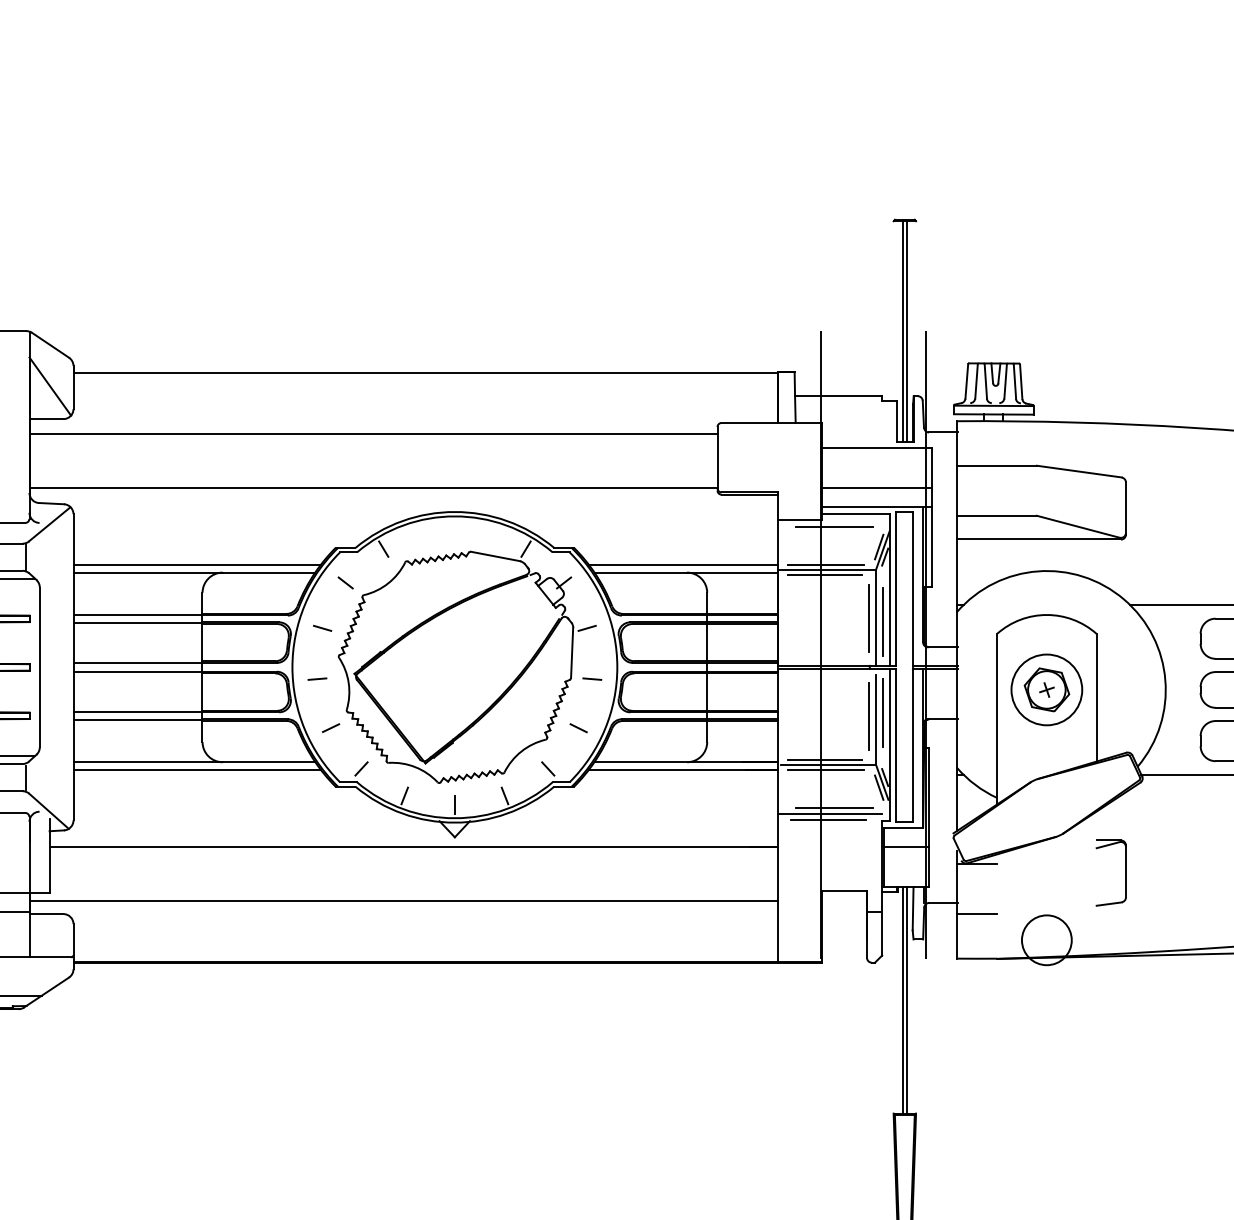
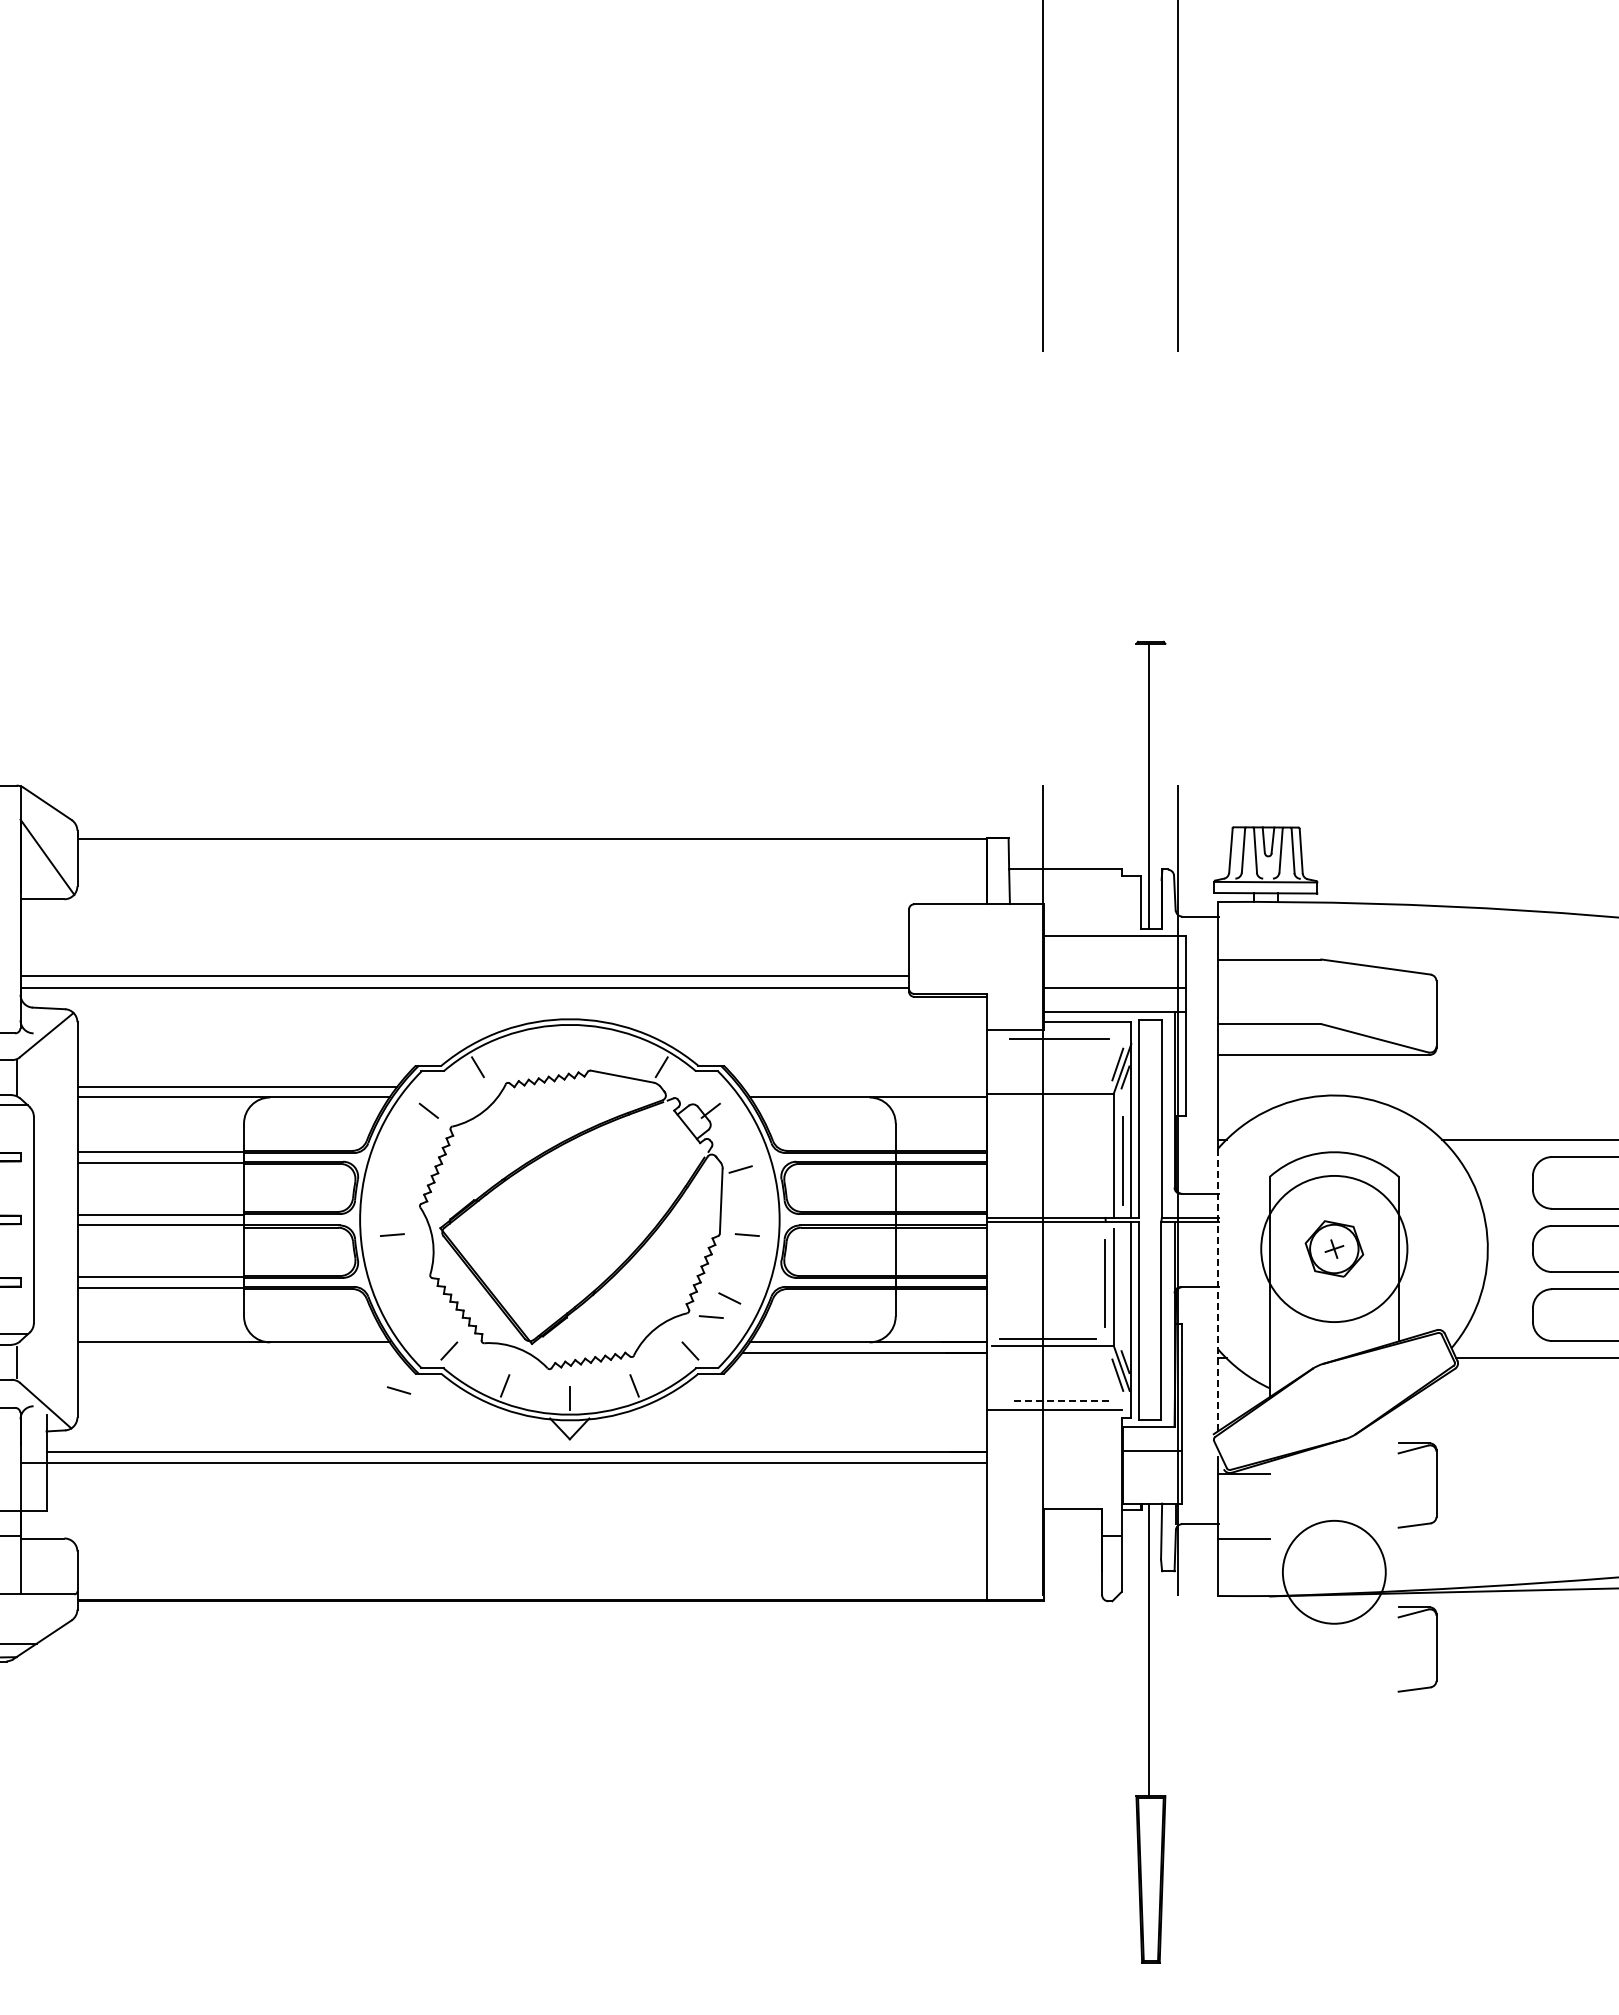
line: (906, 330) -> (1153, 785), removed
line: (373, 433) -> (464, 976), moved
line: (683, 564) -> (864, 1087), removed
line: (825, 564) -> (1048, 1087), removed
line: (824, 574) -> (1047, 1100), removed
line: (868, 618) -> (1104, 1156), removed
line: (322, 628) -> (399, 1390), moved
circle: (1047, 689) -> (1334, 1248), size x1.6
line: (882, 712) -> (1122, 1278), removed
line: (957, 721) -> (1218, 1289), solid -> dashed
line: (330, 728) -> (409, 1298), removed
line: (563, 742) -> (710, 1316), added
line: (197, 770) -> (237, 1352), removed
line: (825, 770) -> (1048, 1352), removed
line: (834, 807) -> (1059, 1400), solid -> dashed
line: (828, 820) -> (1052, 1417), removed
line: (403, 900) -> (503, 1463), moved
circle: (1047, 940) -> (1334, 1572), size x1.6
line: (906, 1000) -> (1153, 1649), removed
part: (1125, 1000) -> (1436, 1649), added

